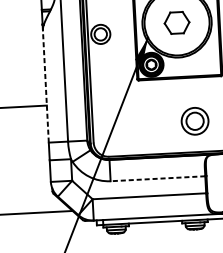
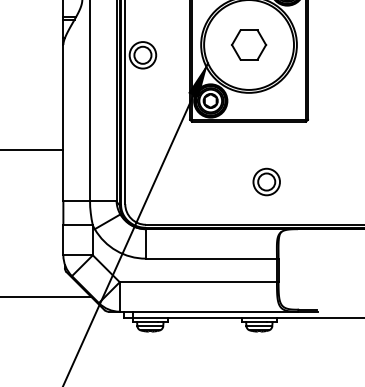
line: (45, 85) -> (63, 122), dashed -> solid
part: (194, 120) -> (266, 181), size x0.71
line: (158, 178) -> (211, 258), dashed -> solid

